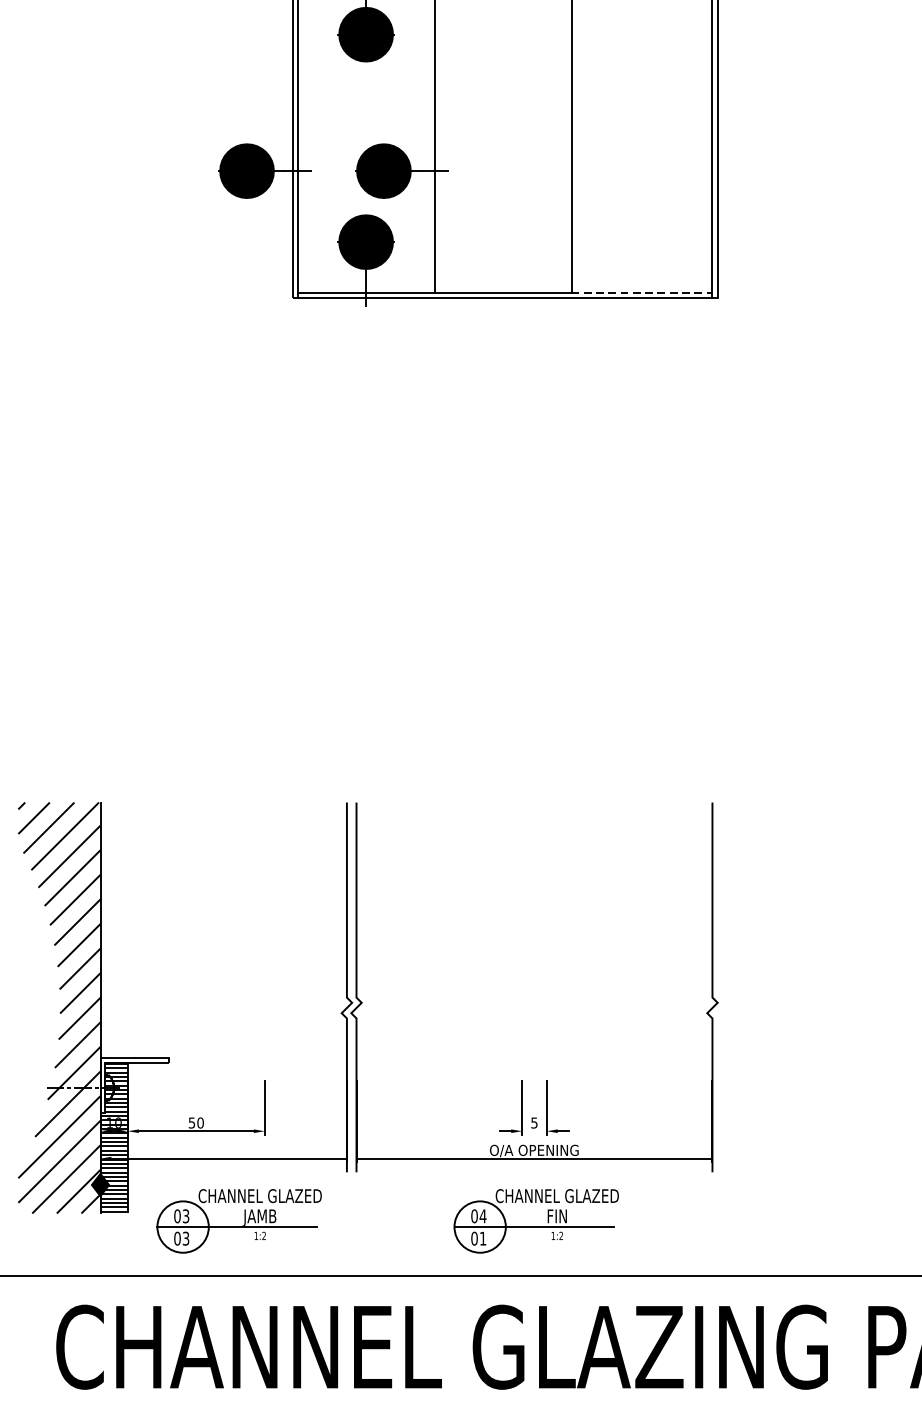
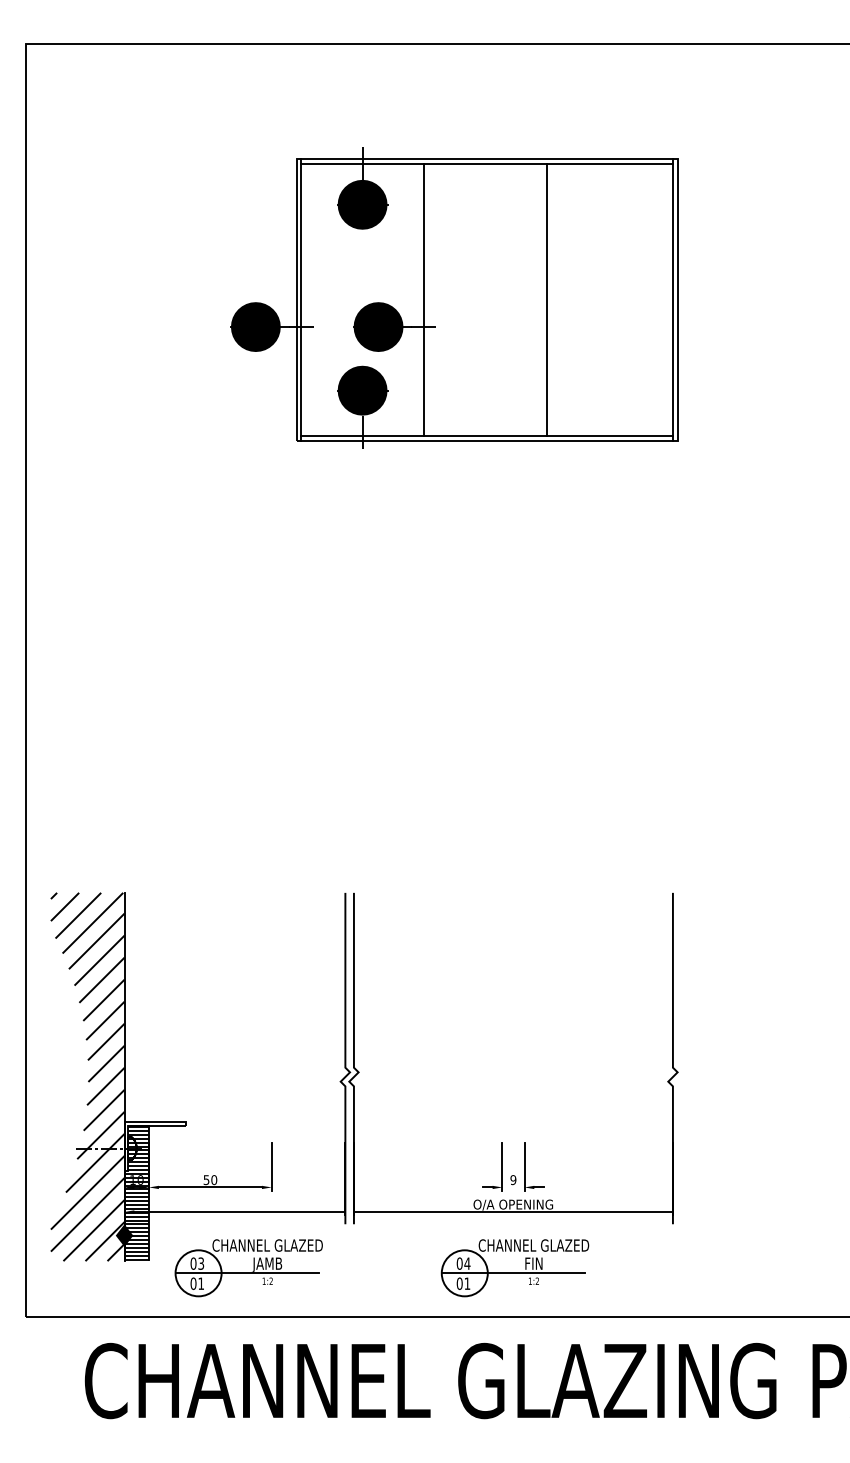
line: (642, 293) -> (610, 436), dashed -> solid
text: (534, 1122) -> (513, 1179), 5 -> 9
text: (186, 1238) -> (201, 1283), 03 -> 01

